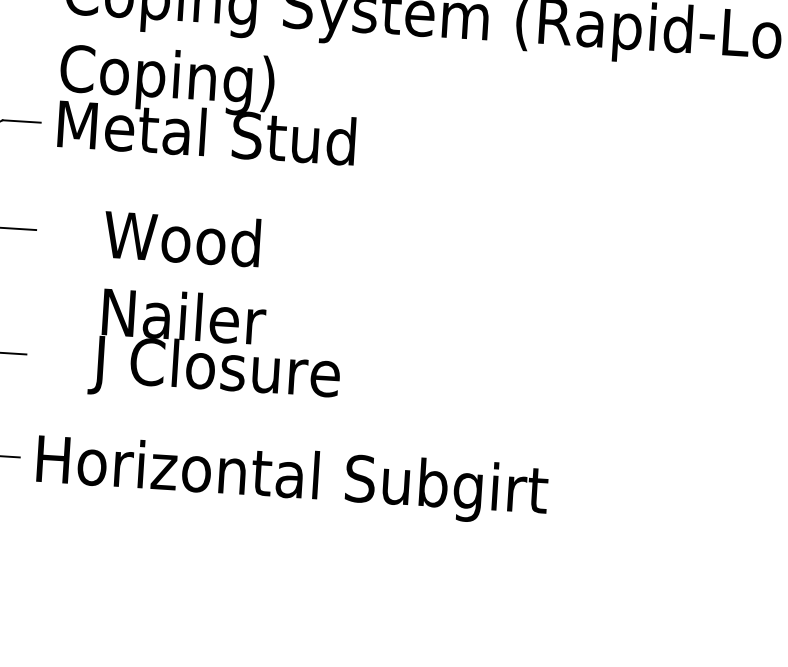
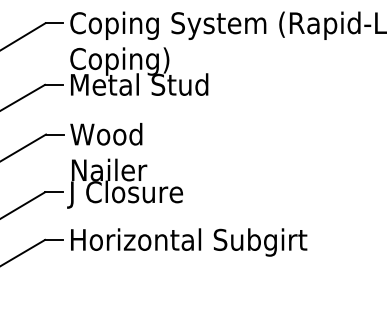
text: (217, 308) -> (124, 165), moved

